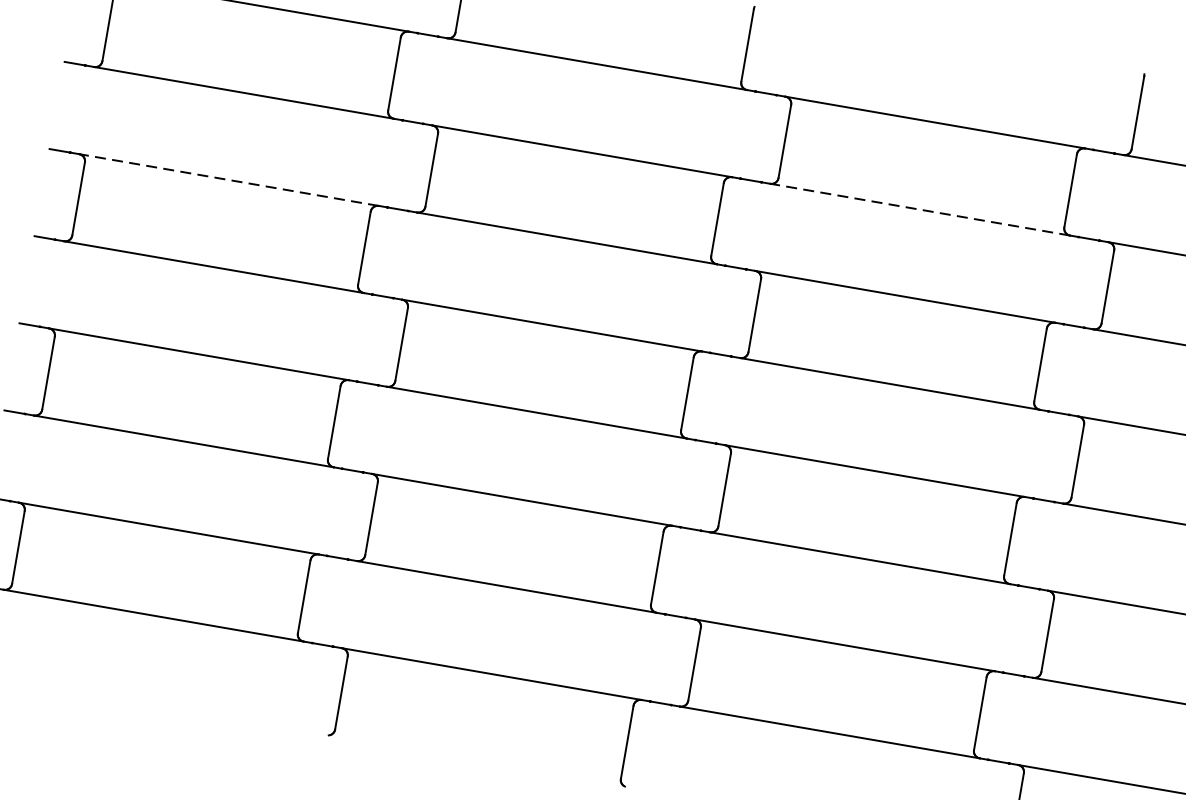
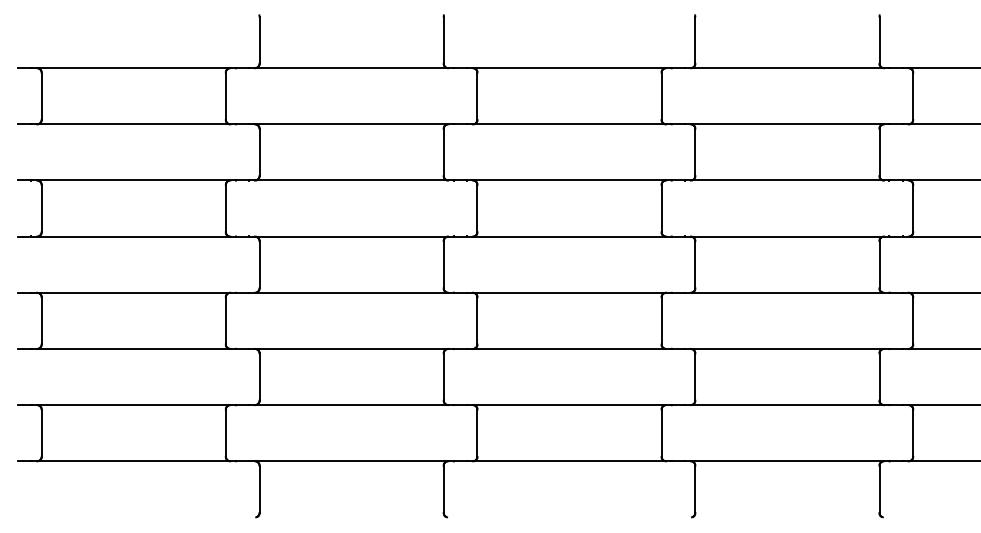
line: (228, 179) -> (133, 180), dashed -> solid
line: (920, 209) -> (569, 124), dashed -> solid

